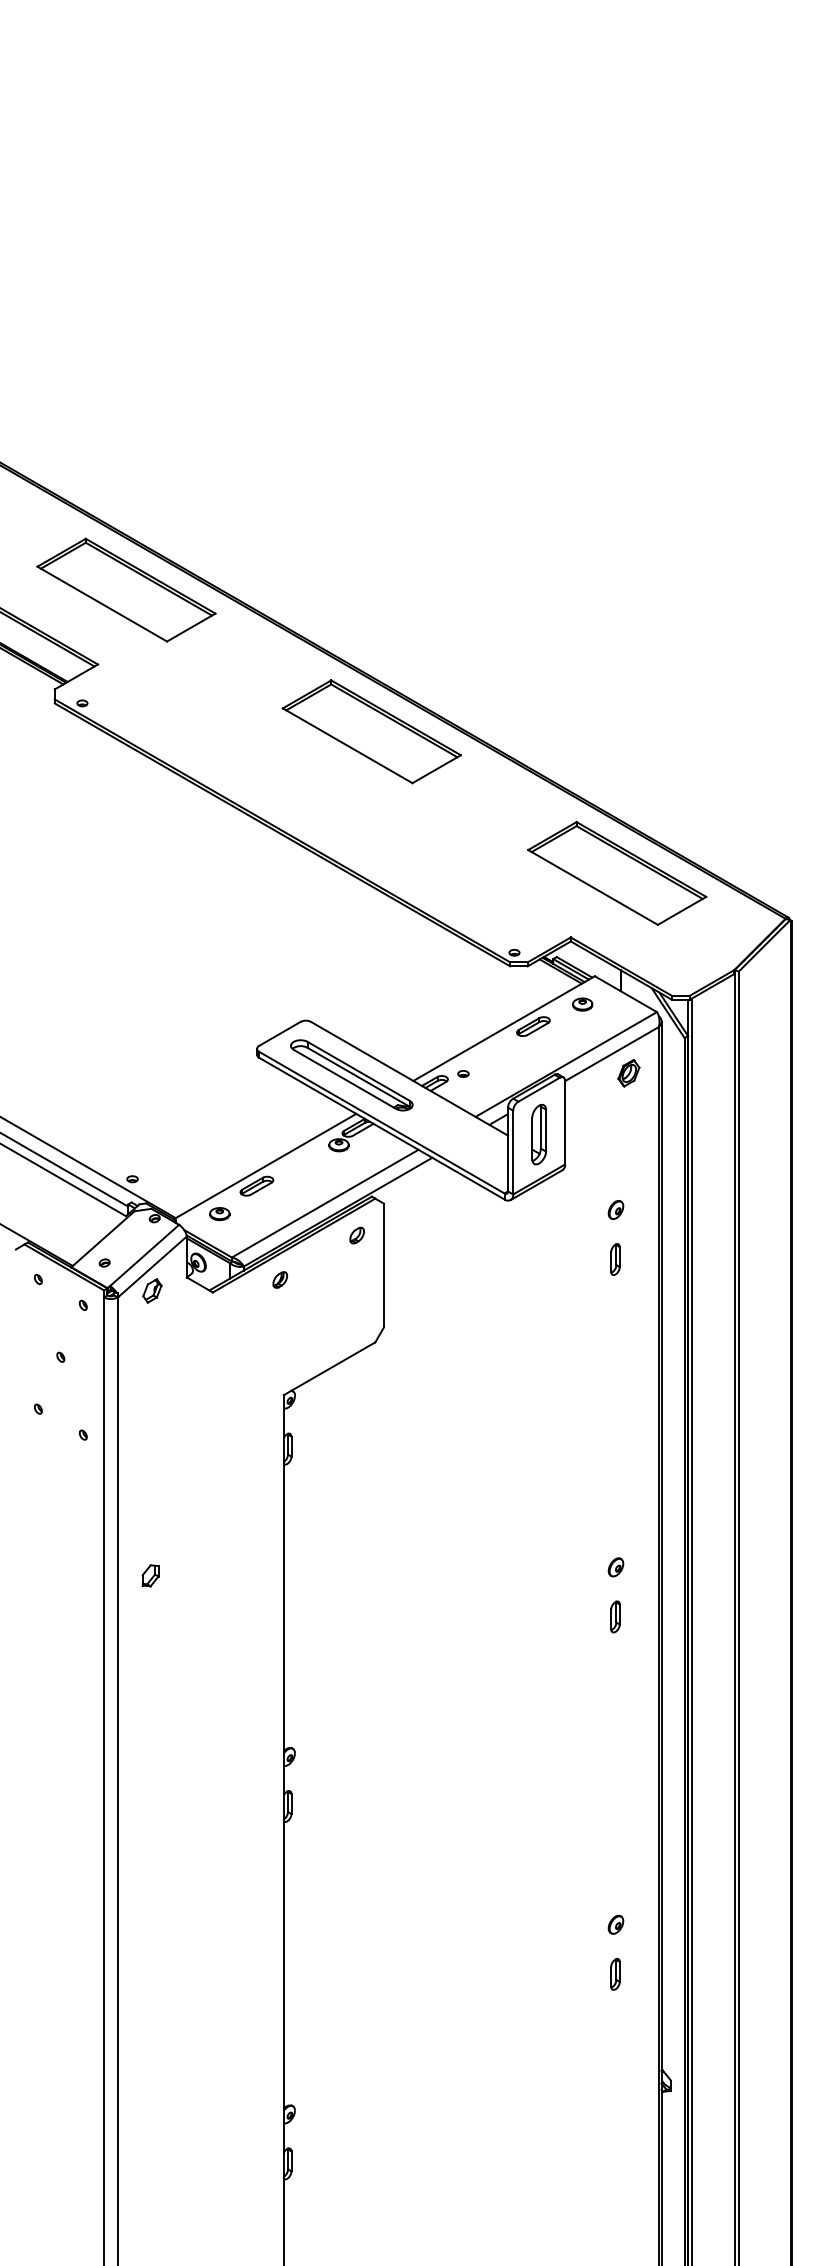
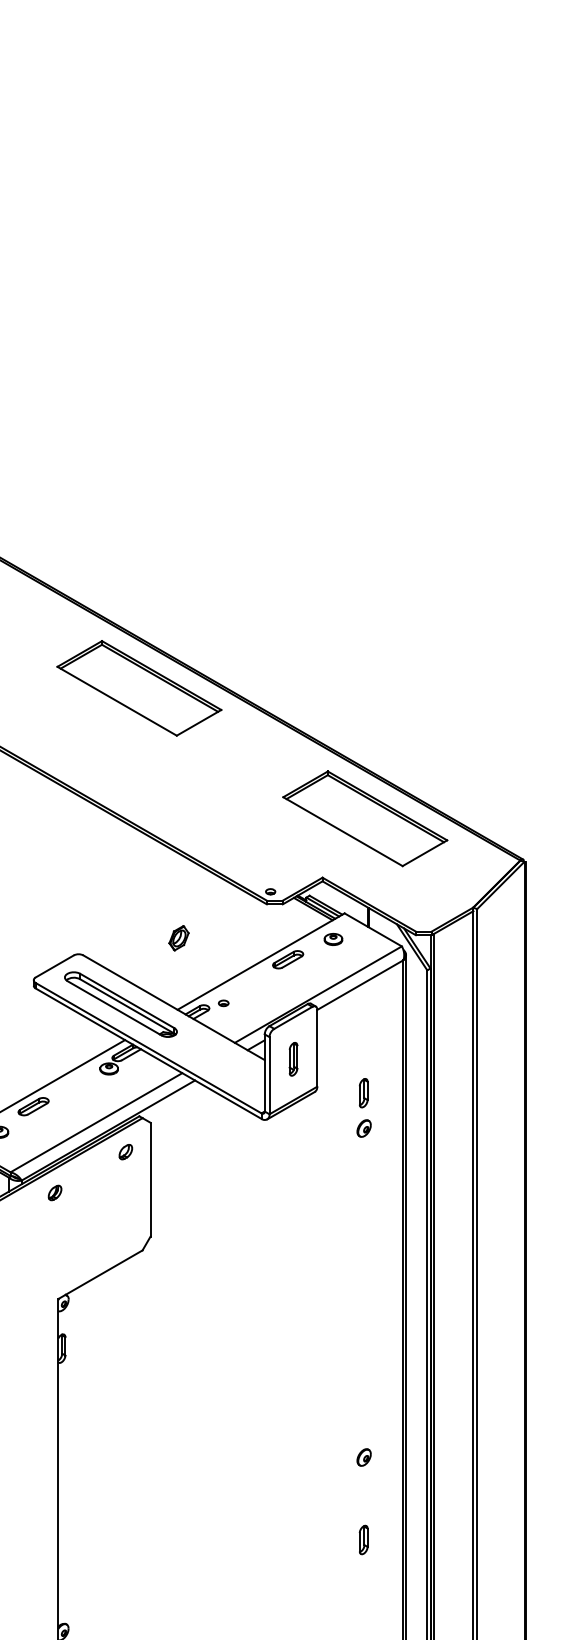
part: (628, 1073) -> (178, 938), moved
part: (539, 1134) -> (293, 1059), size x0.6
part: (615, 1259) -> (363, 1093), moved
part: (615, 1616) -> (363, 1539), moved

